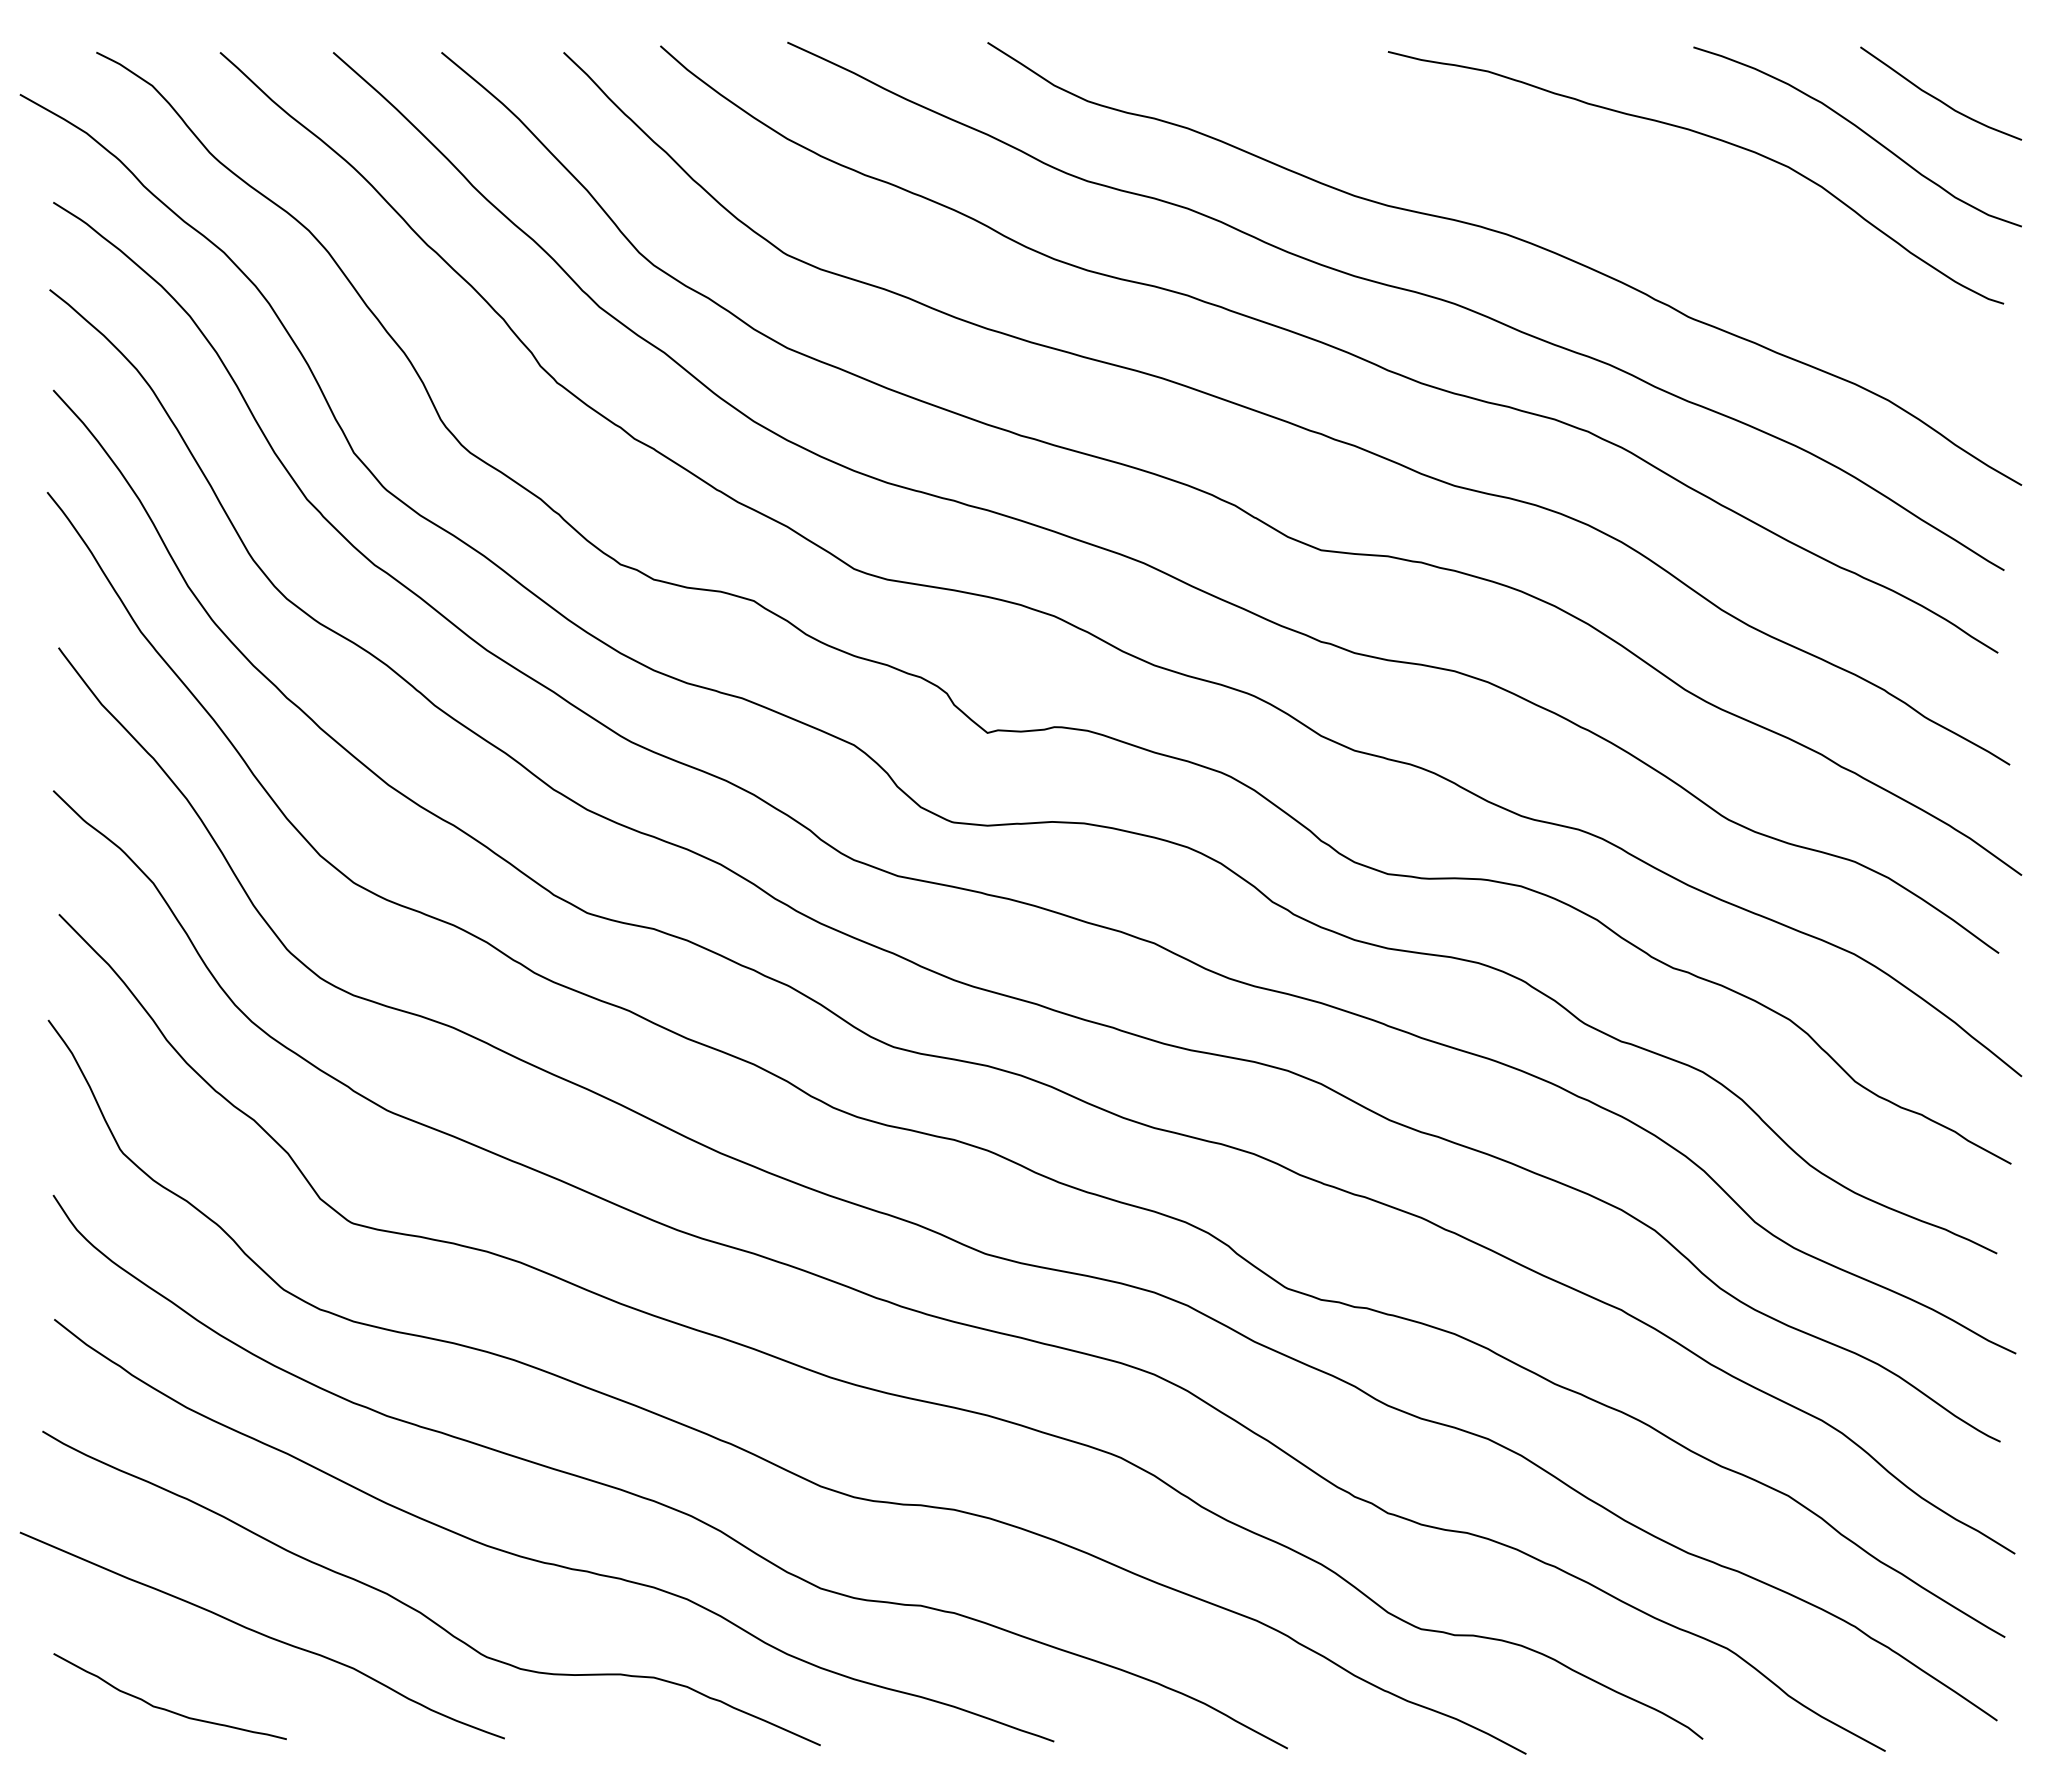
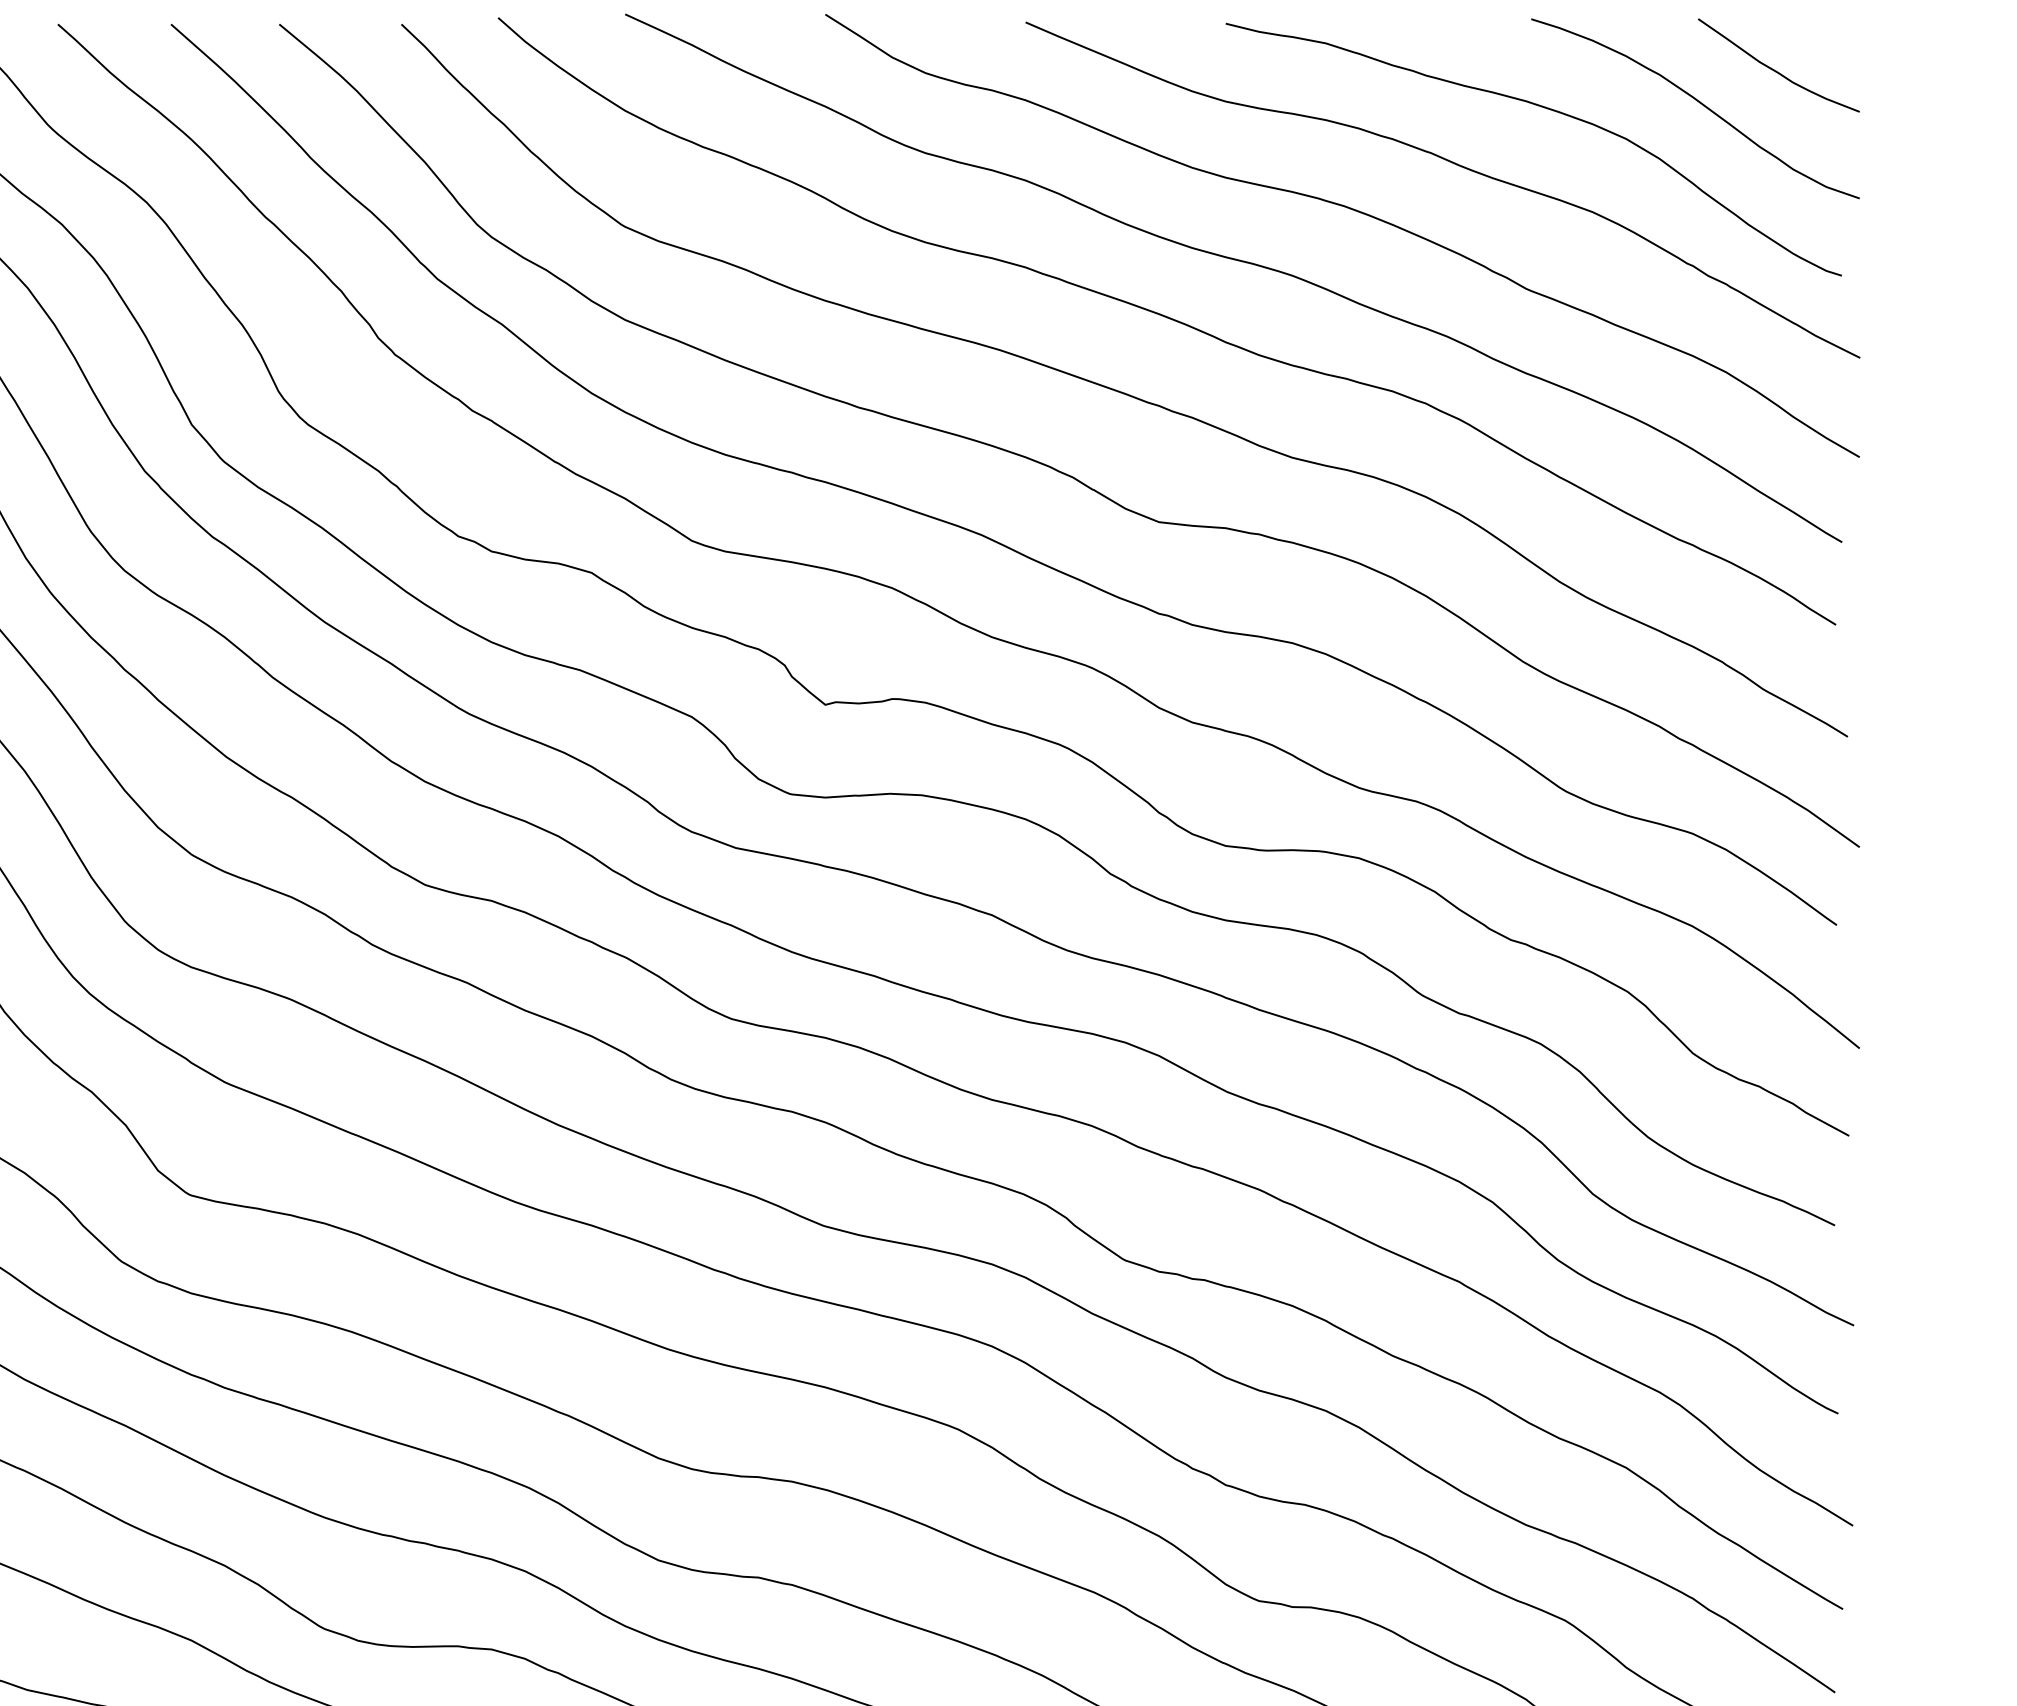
curve: (1613, 191) -> (1451, 163), added

